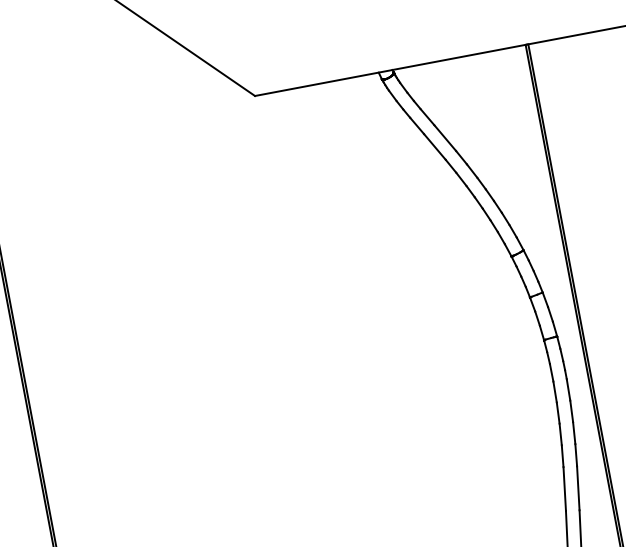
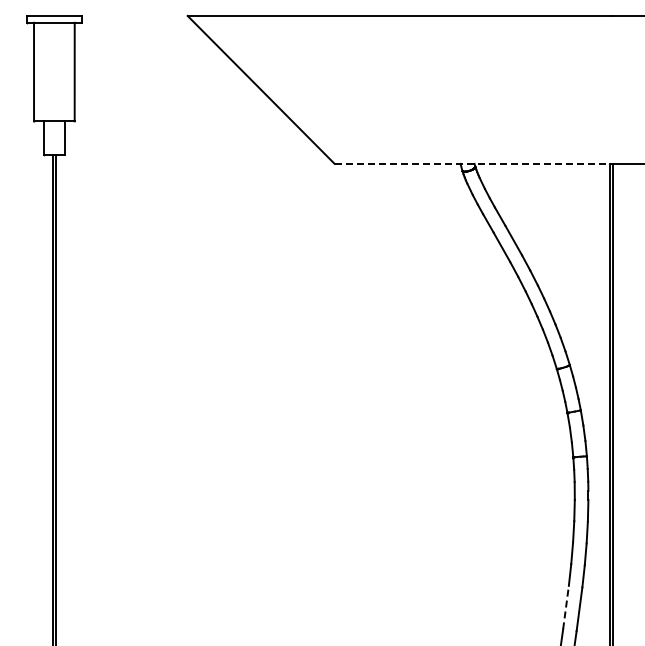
line: (391, 69) -> (473, 163), solid -> dashed
line: (565, 488) -> (566, 607), solid -> dashed

